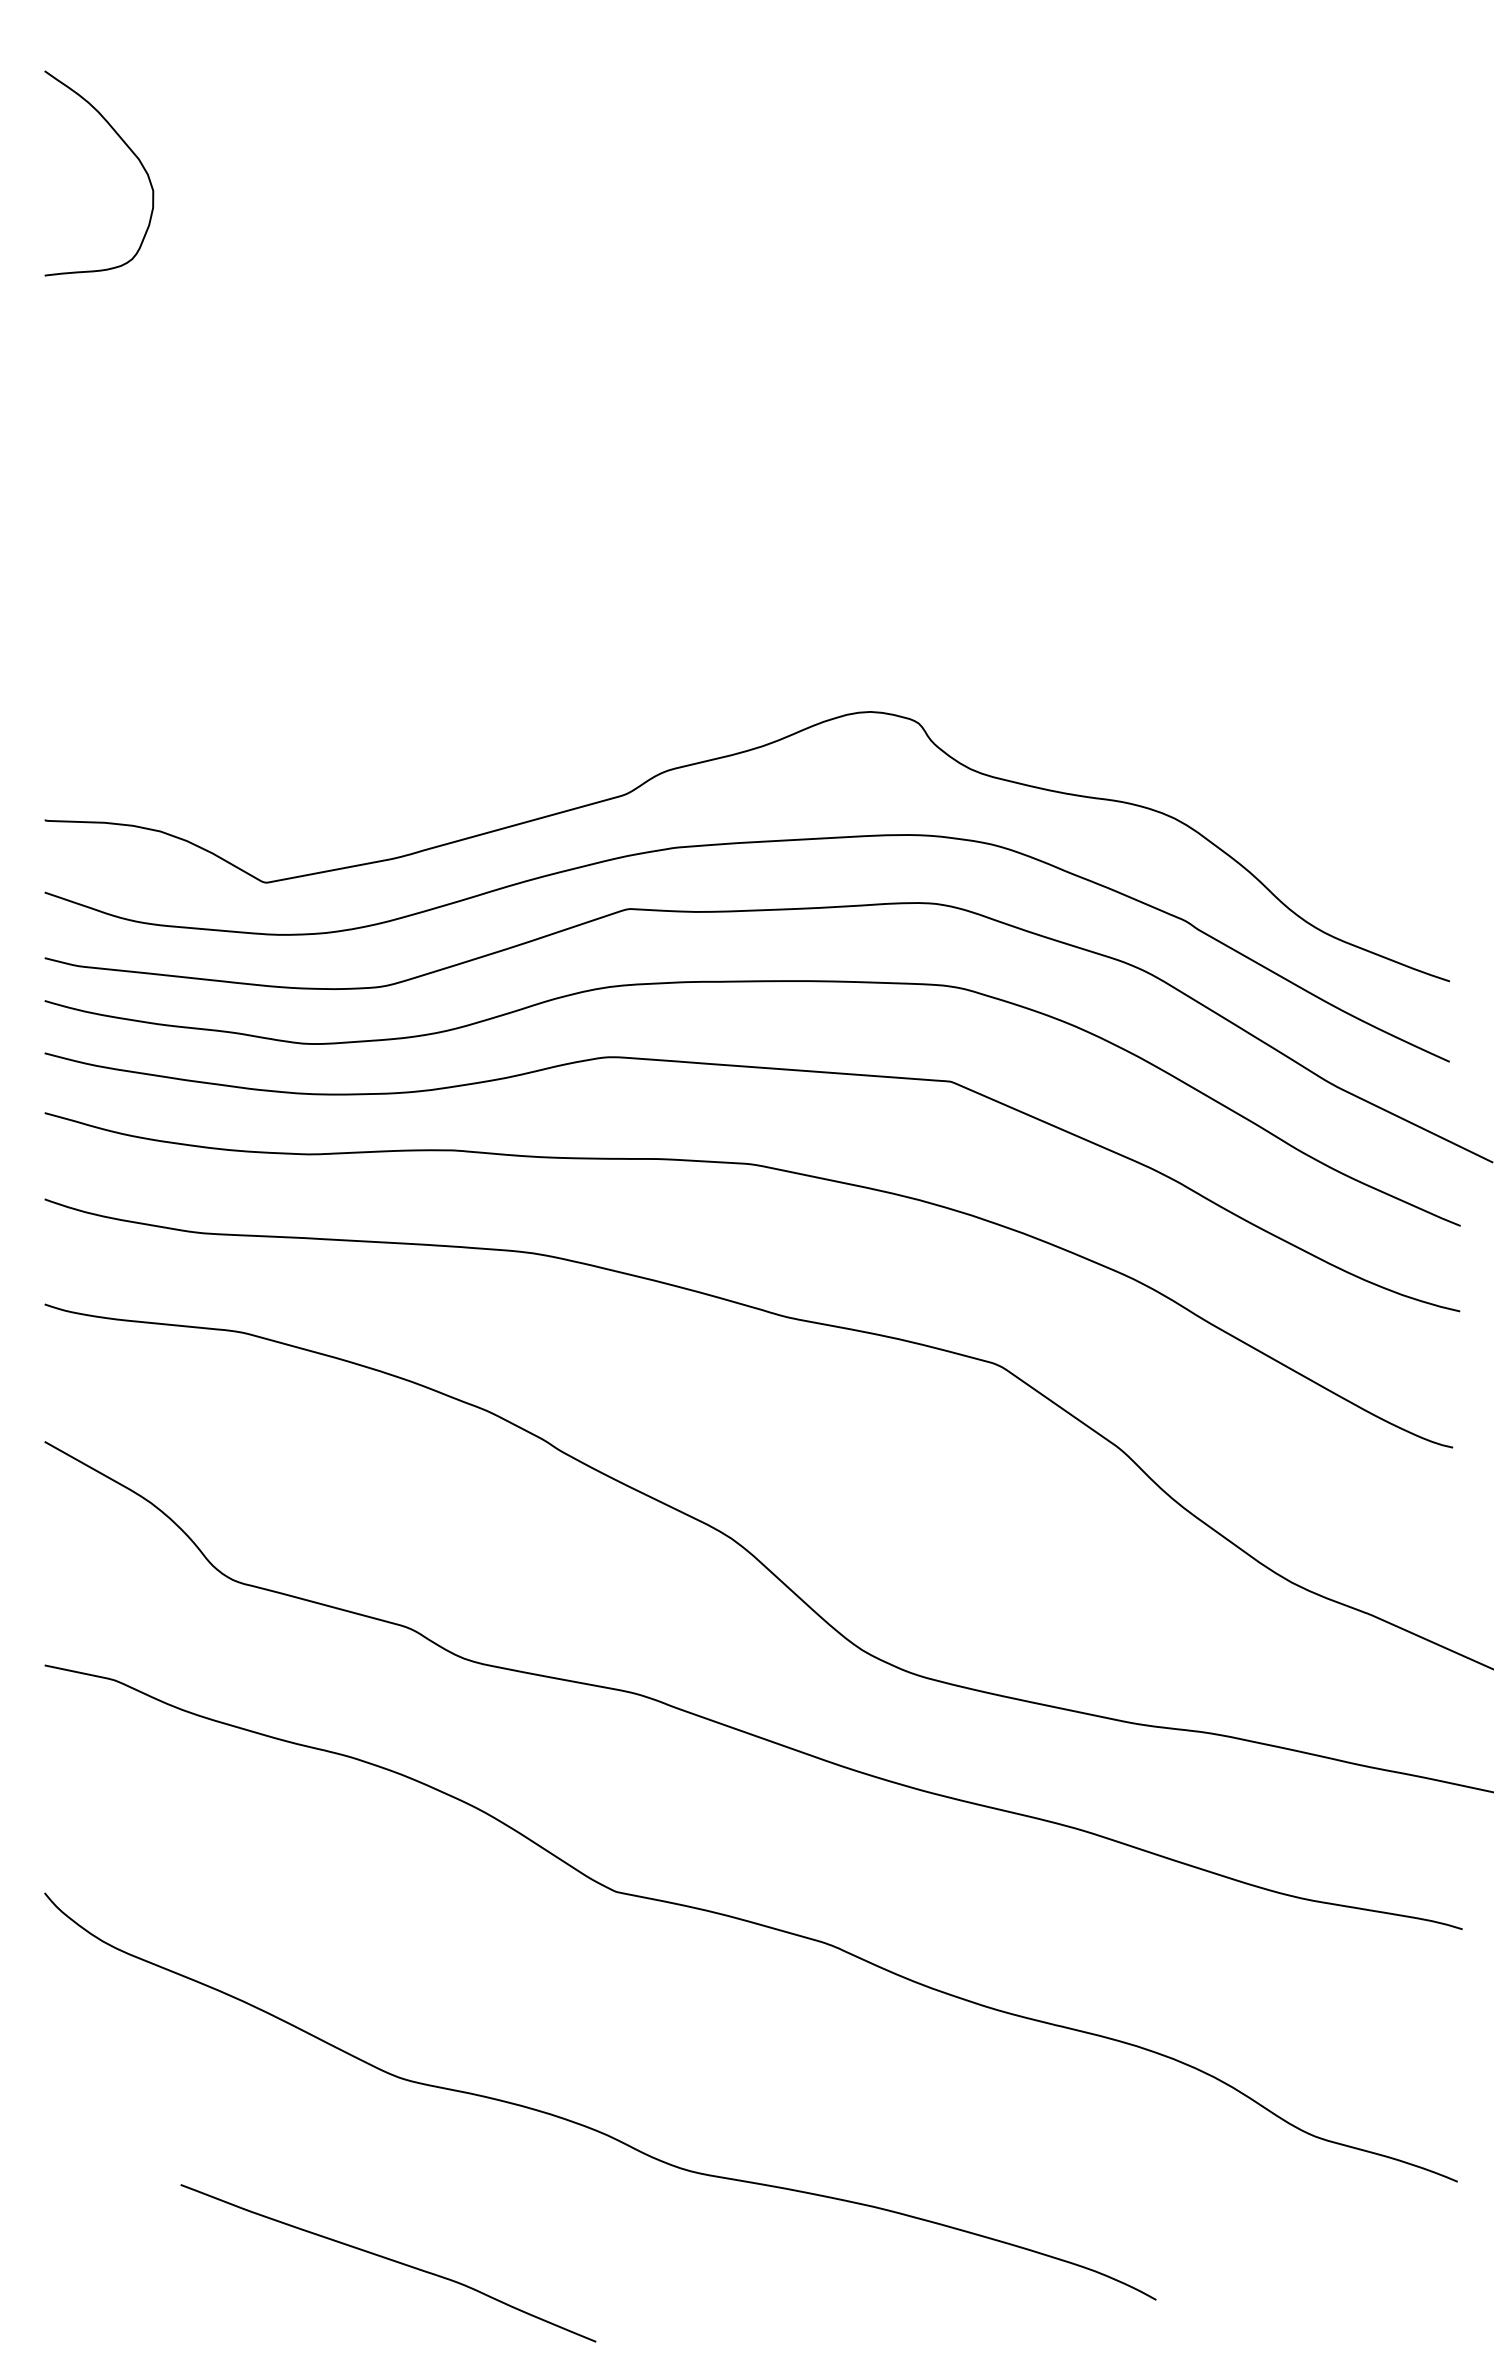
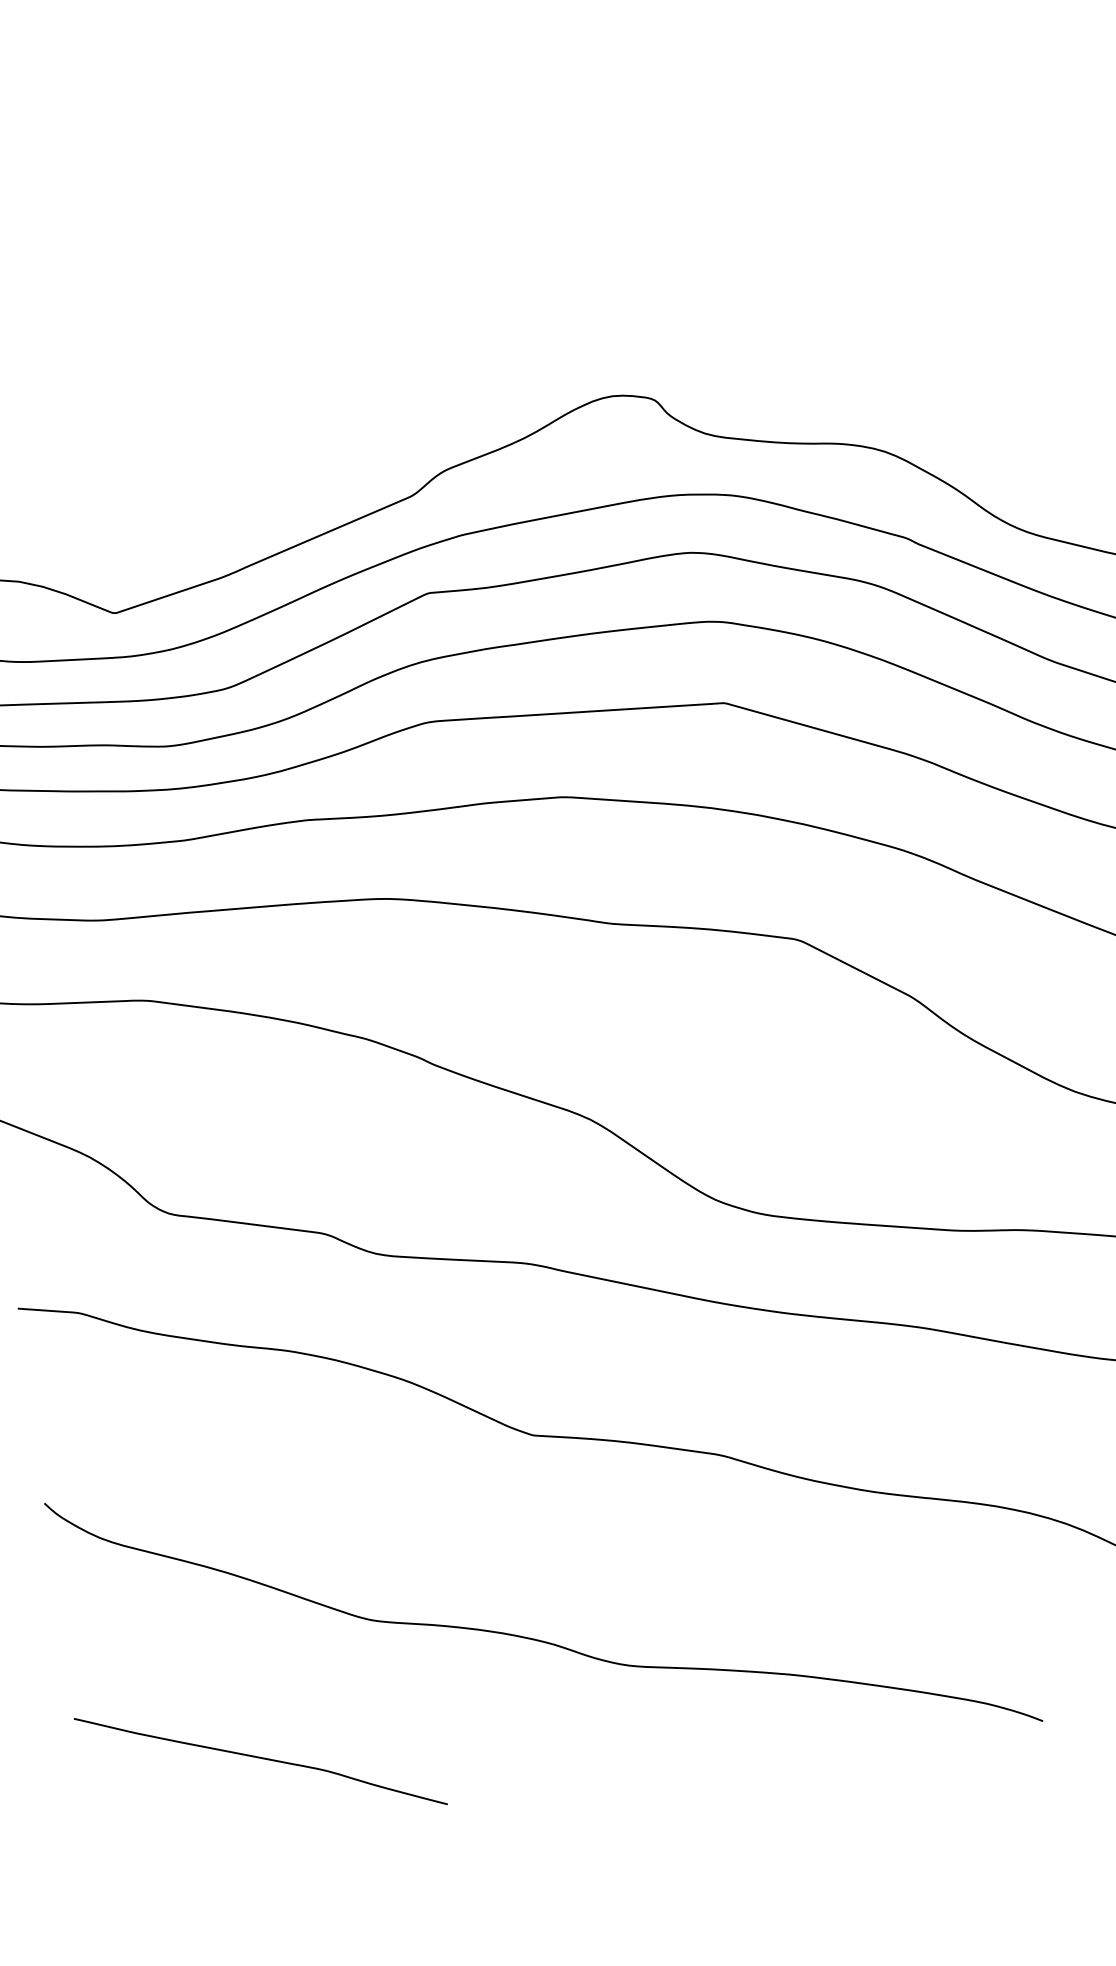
curve: (389, 2260) -> (261, 1759), moved

